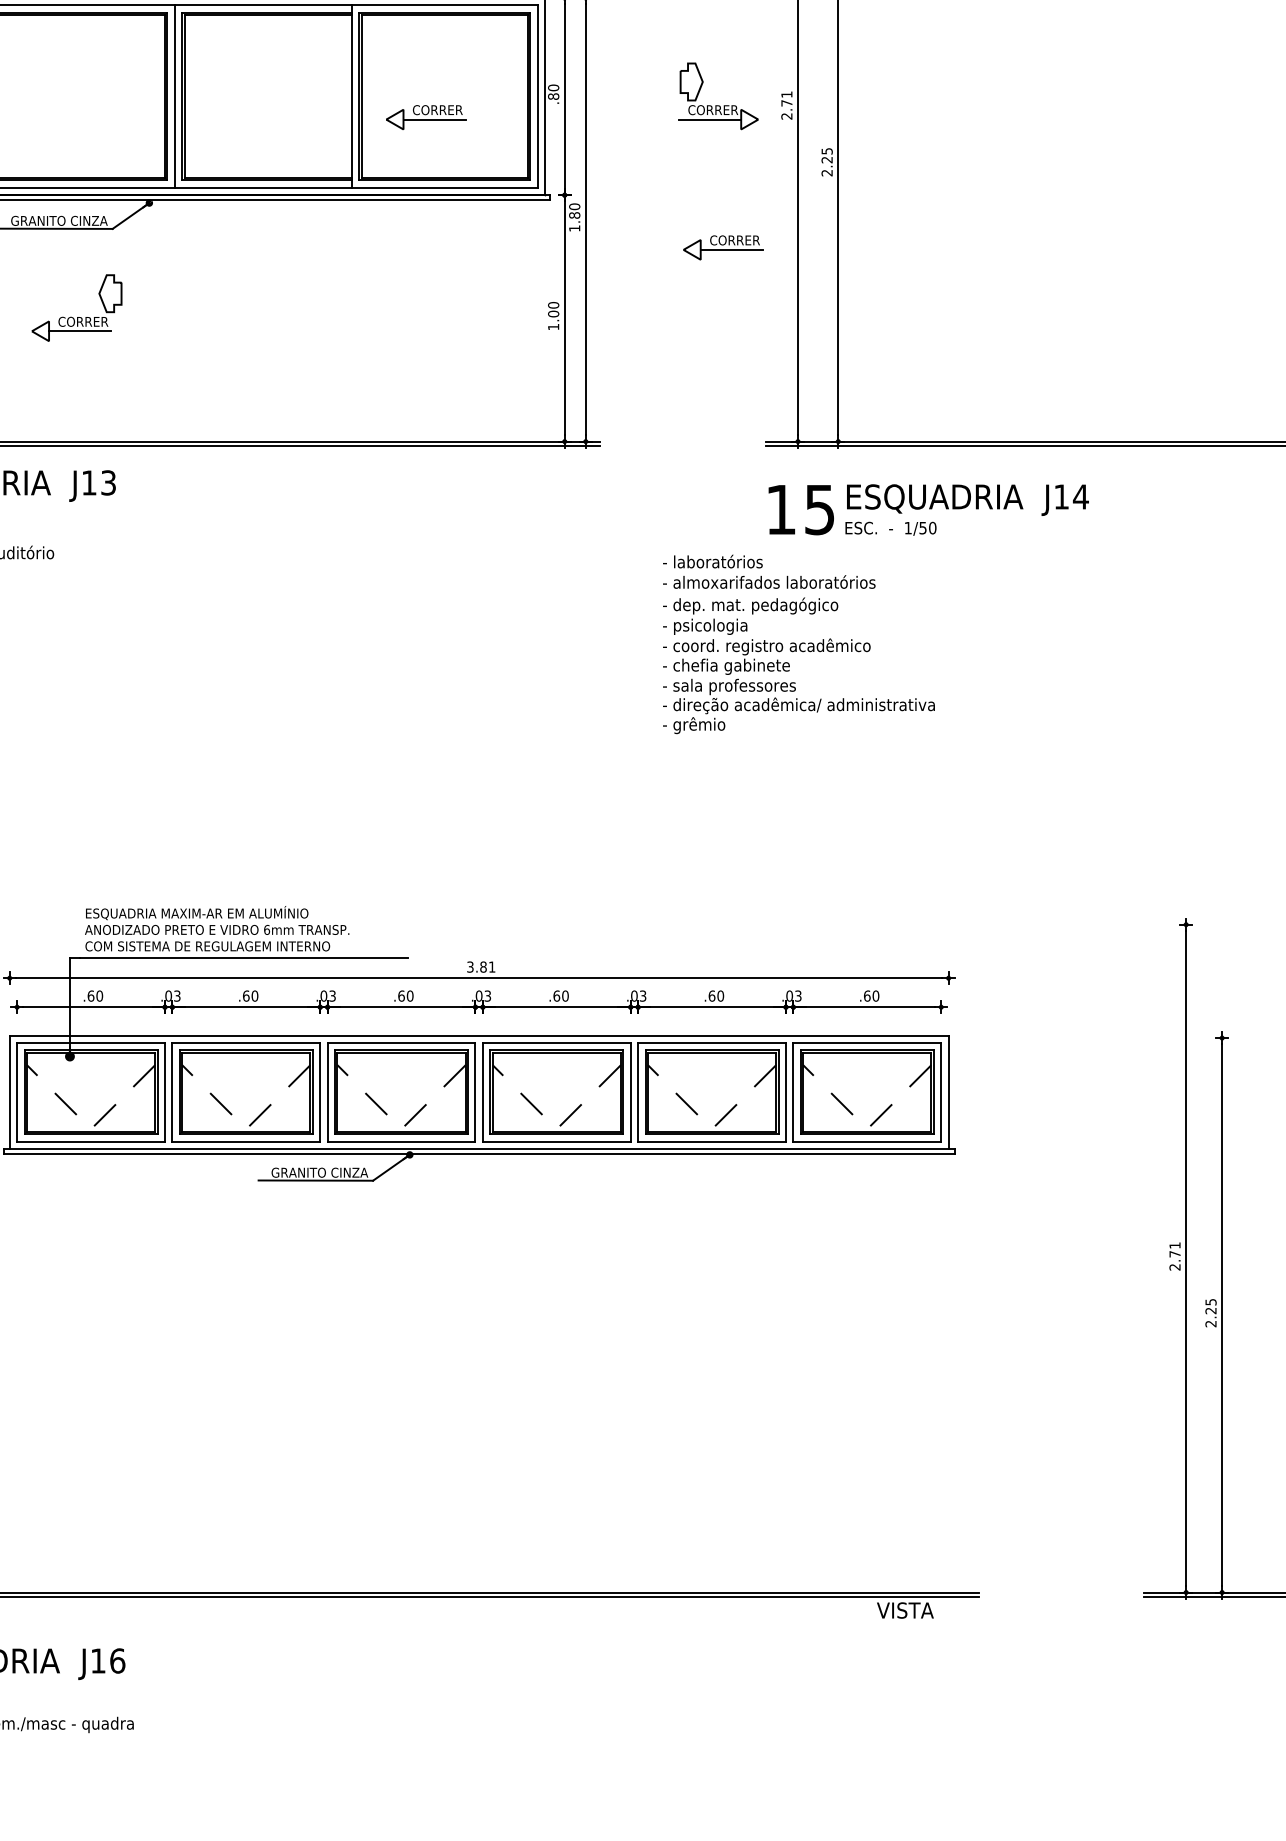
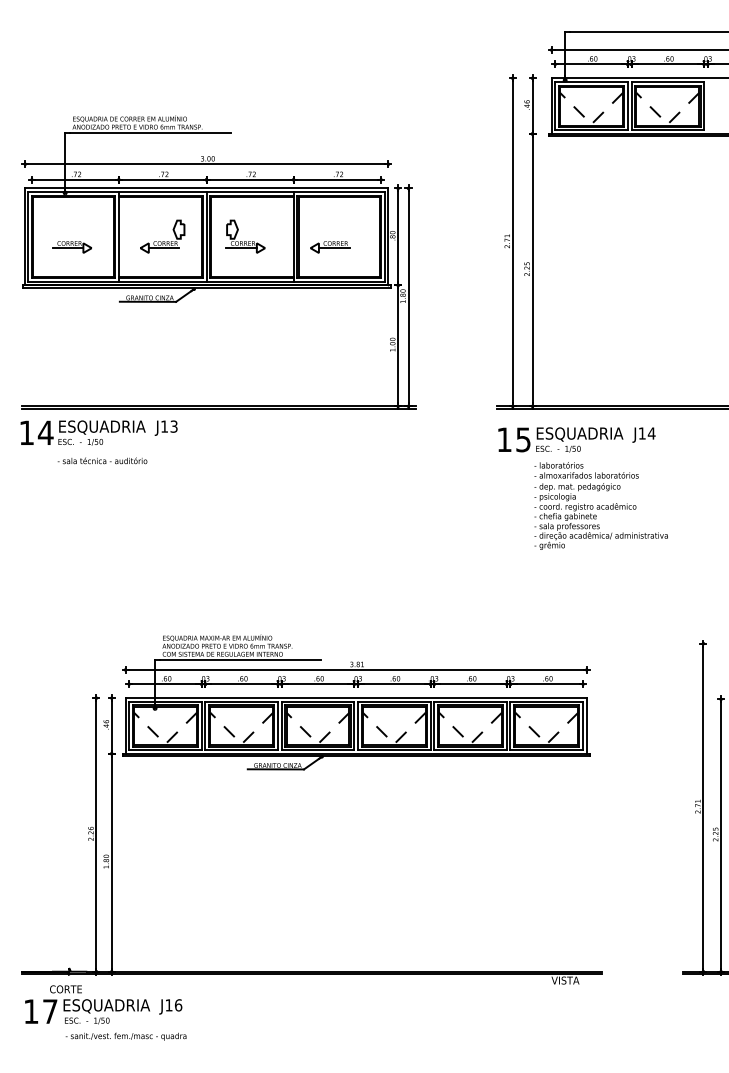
part: (718, 95) -> (245, 236), moved
part: (724, 248) -> (476, 311), removed
part: (76, 307) -> (162, 236), moved
text: (797, 643) -> (600, 505), moved

